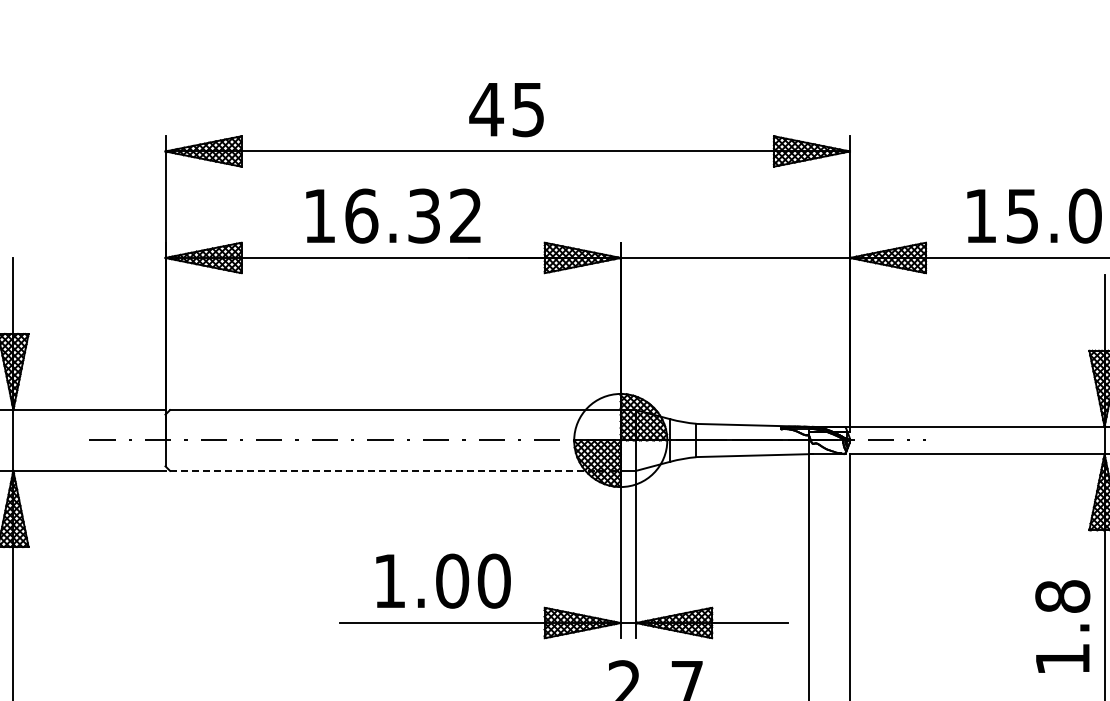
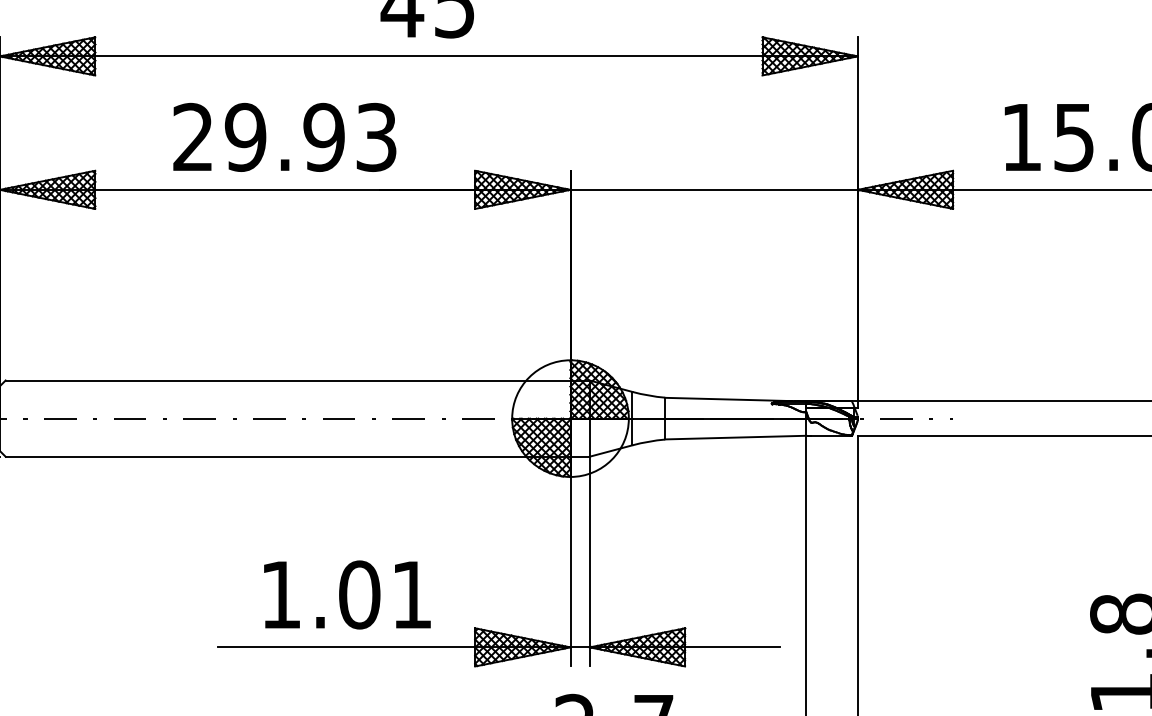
text: (392, 215) -> (284, 136), 16.32 -> 29.93
line: (395, 470) -> (288, 456), dashed -> solid
text: (493, 580) -> (411, 594), 1.00 -> 1.01

